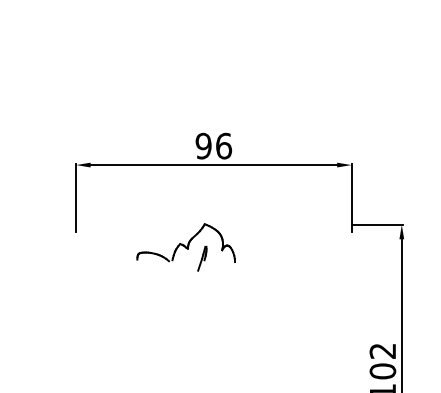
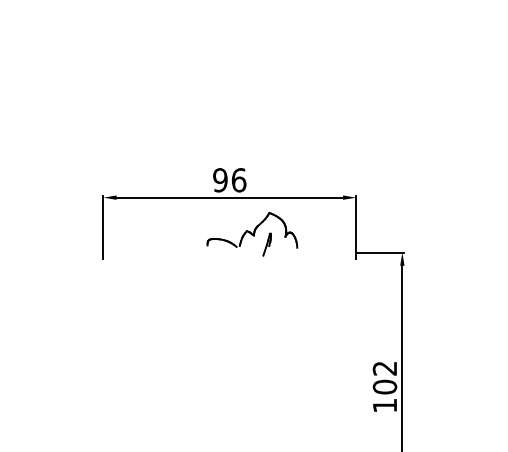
part: (186, 247) -> (252, 234), moved

